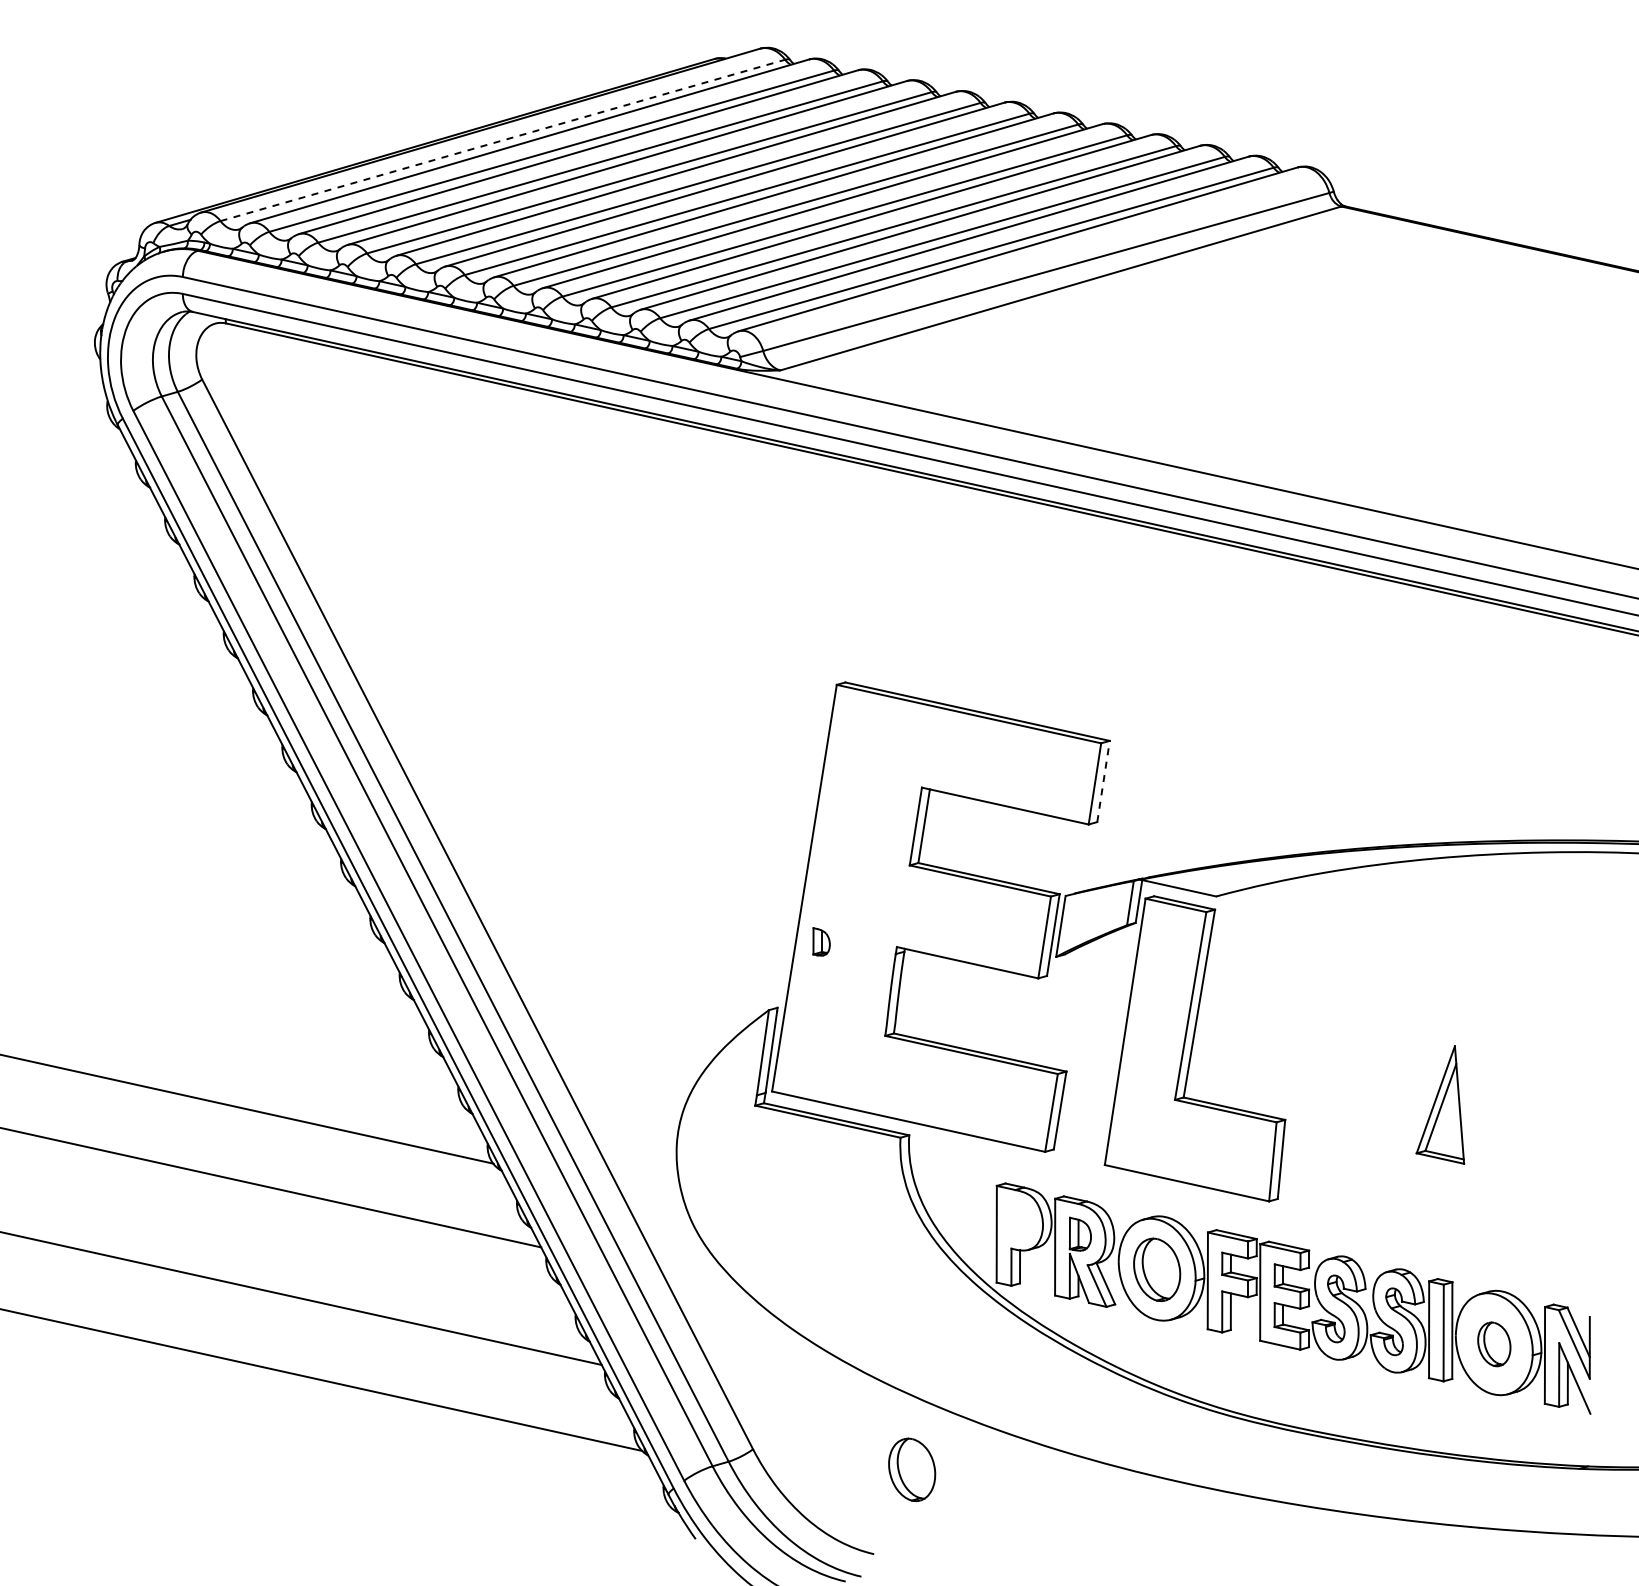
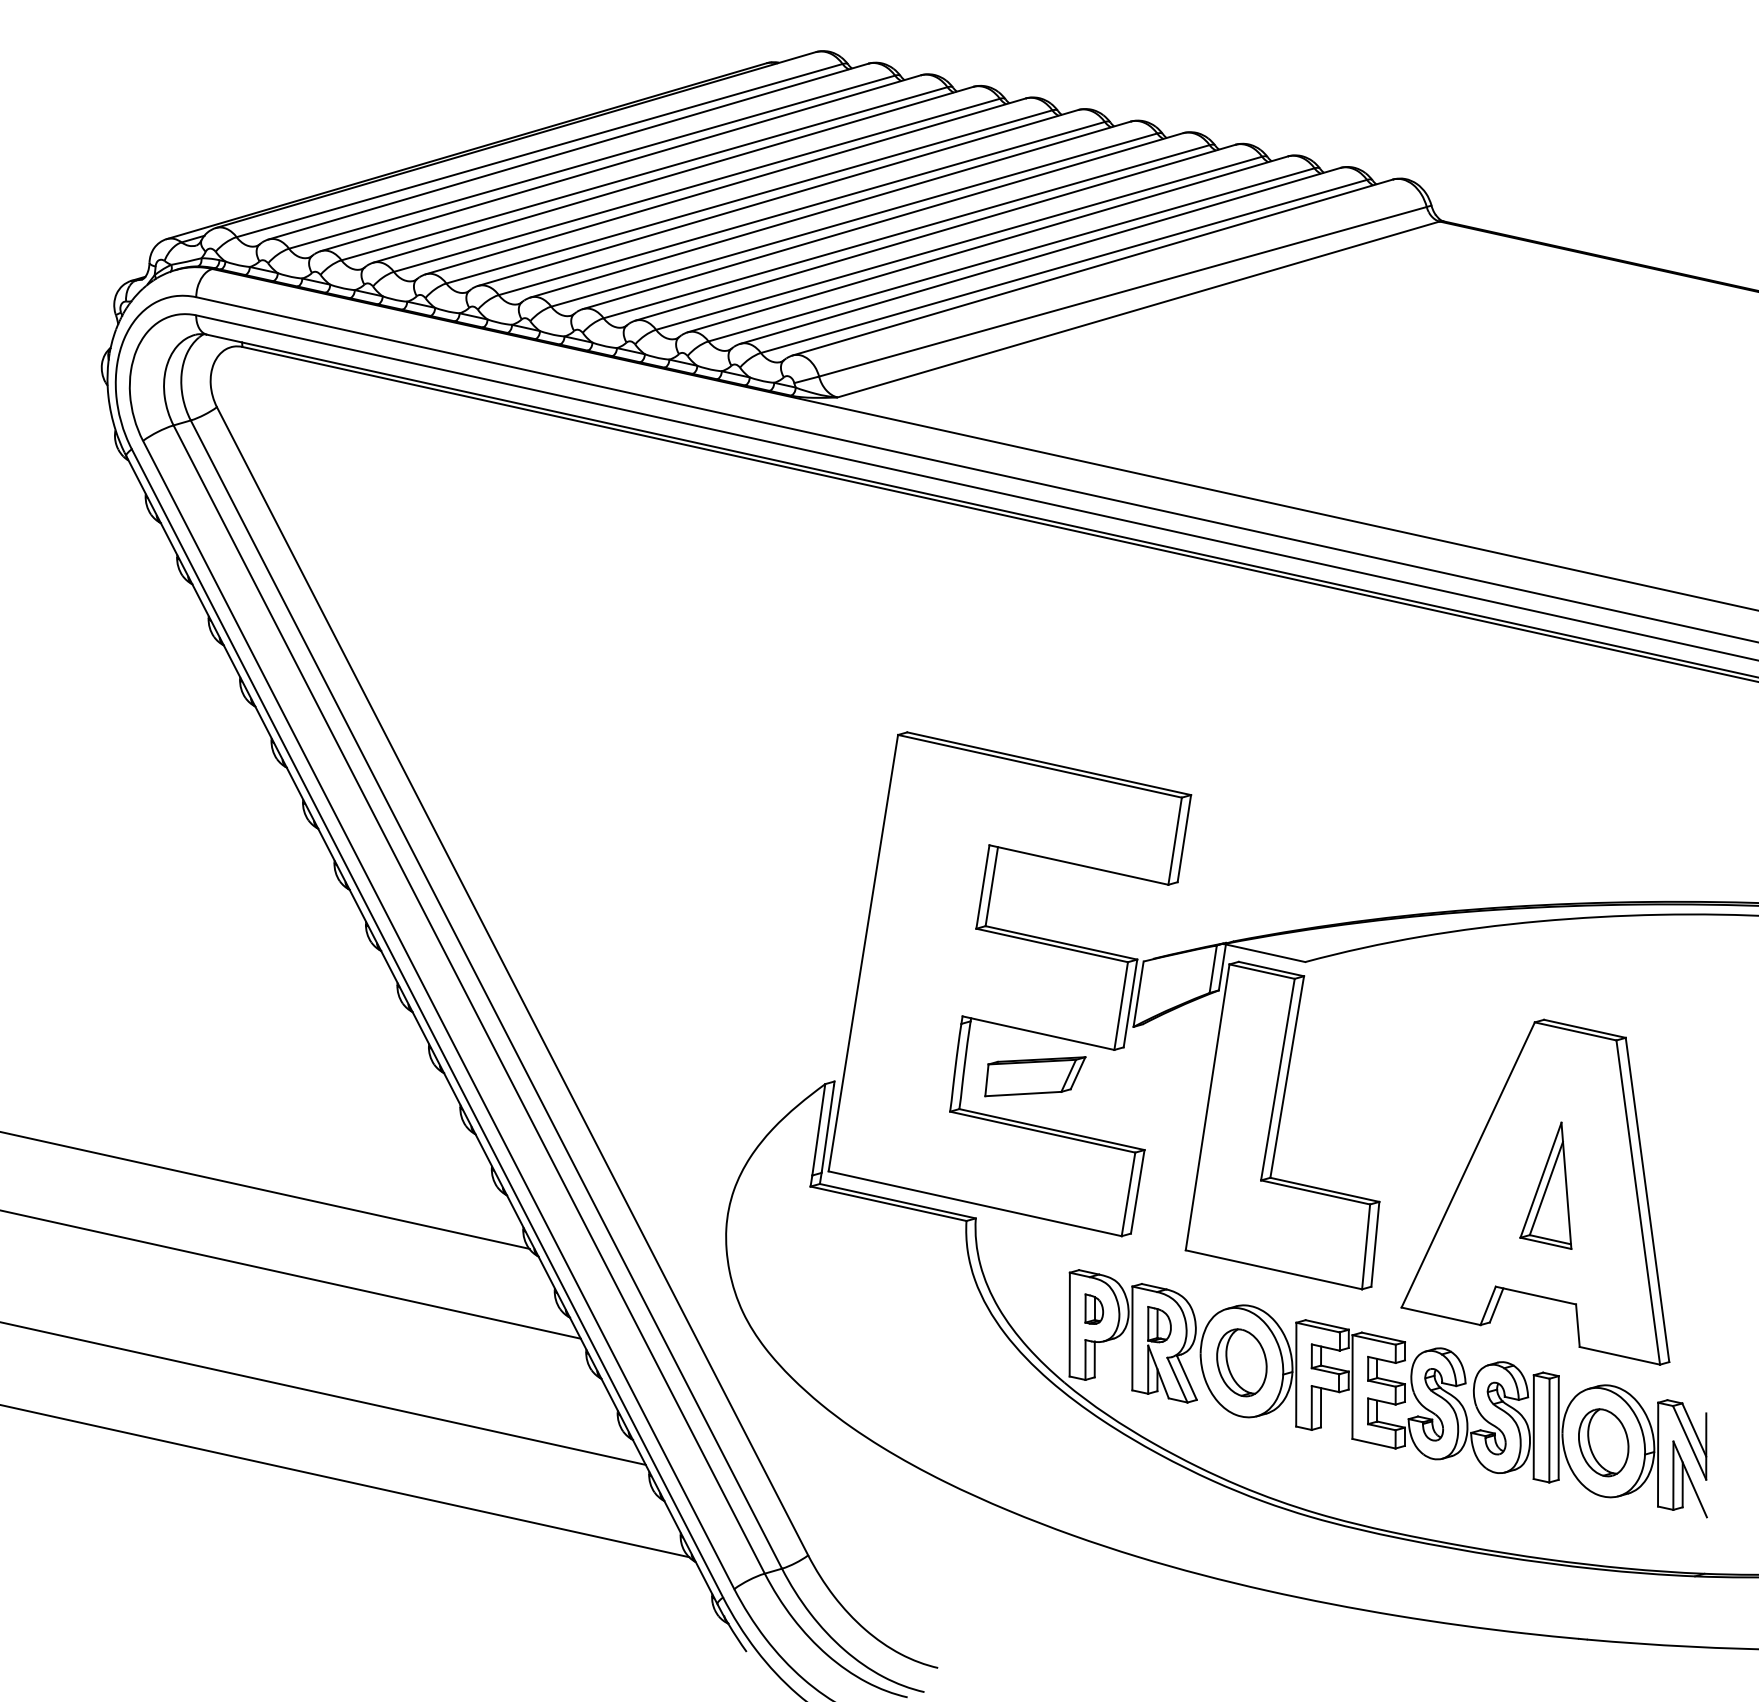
line: (502, 140) -> (539, 150), dashed -> solid
line: (1103, 781) -> (1184, 838), dashed -> solid
part: (821, 941) -> (1094, 1308), moved
part: (964, 1003) -> (1035, 1076), added
part: (1430, 1110) -> (1535, 1191), added
part: (1494, 1344) -> (1603, 1442), size x1.43
part: (912, 1469) -> (979, 1577), removed

